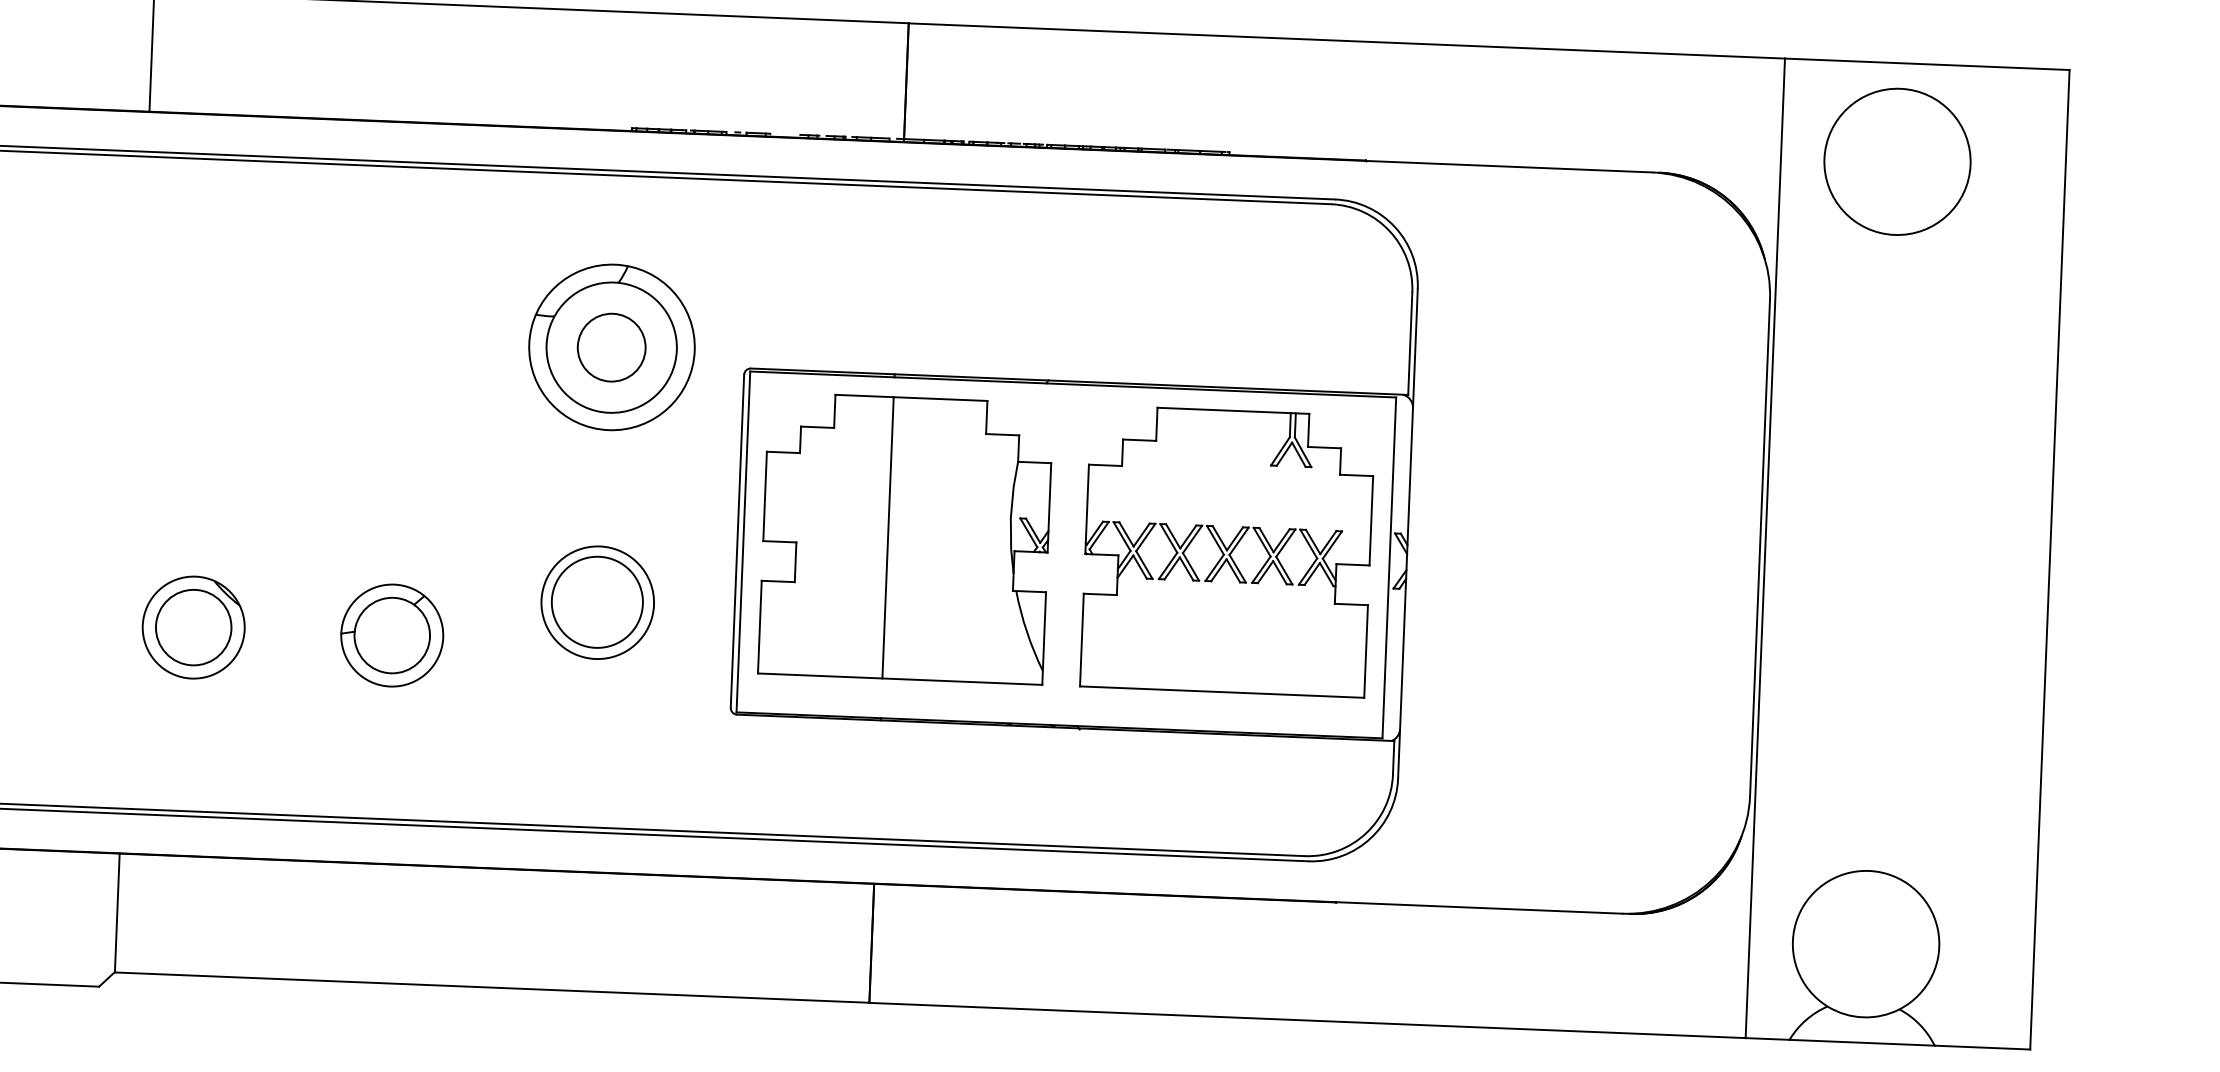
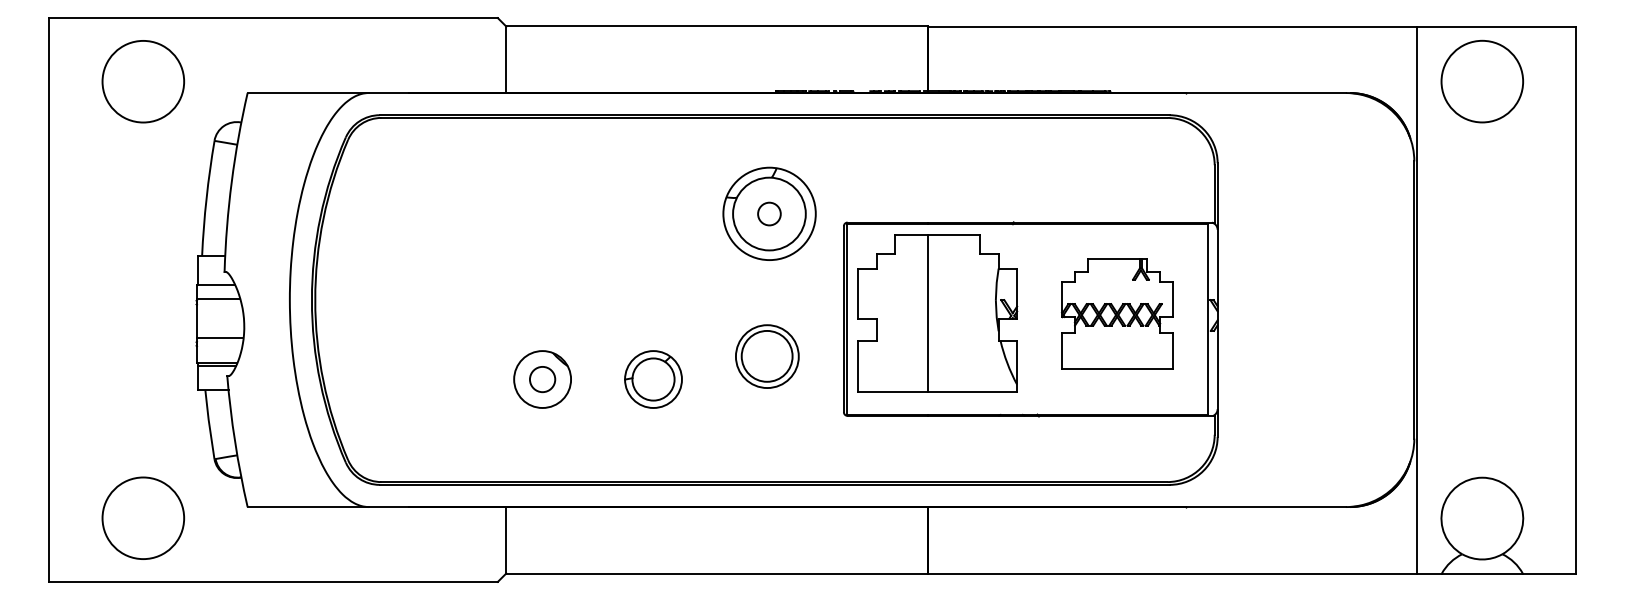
circle: (611, 346) -> (769, 213), size x0.6
part: (1227, 550) -> (1117, 313), size x0.7
circle: (193, 627) -> (542, 379), size x0.6

